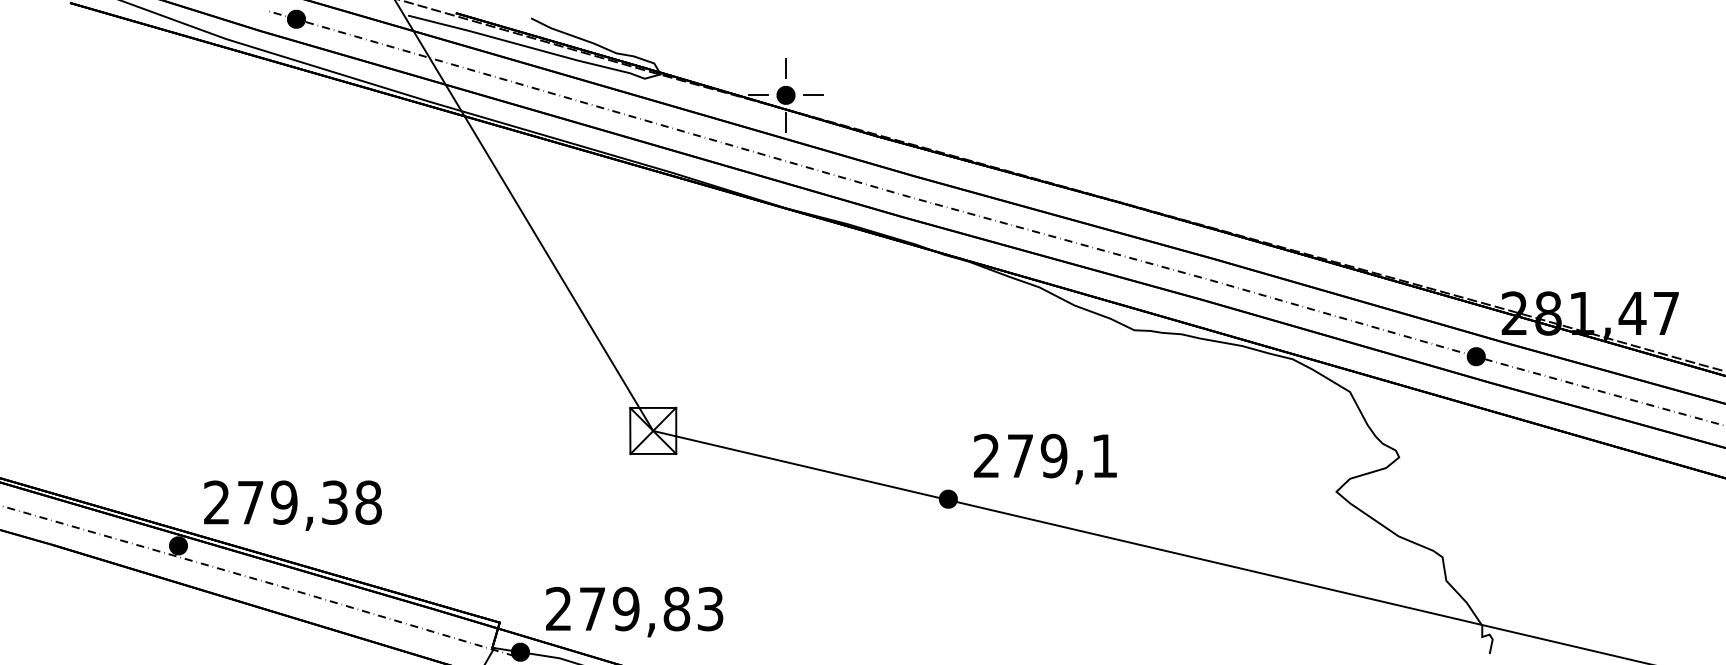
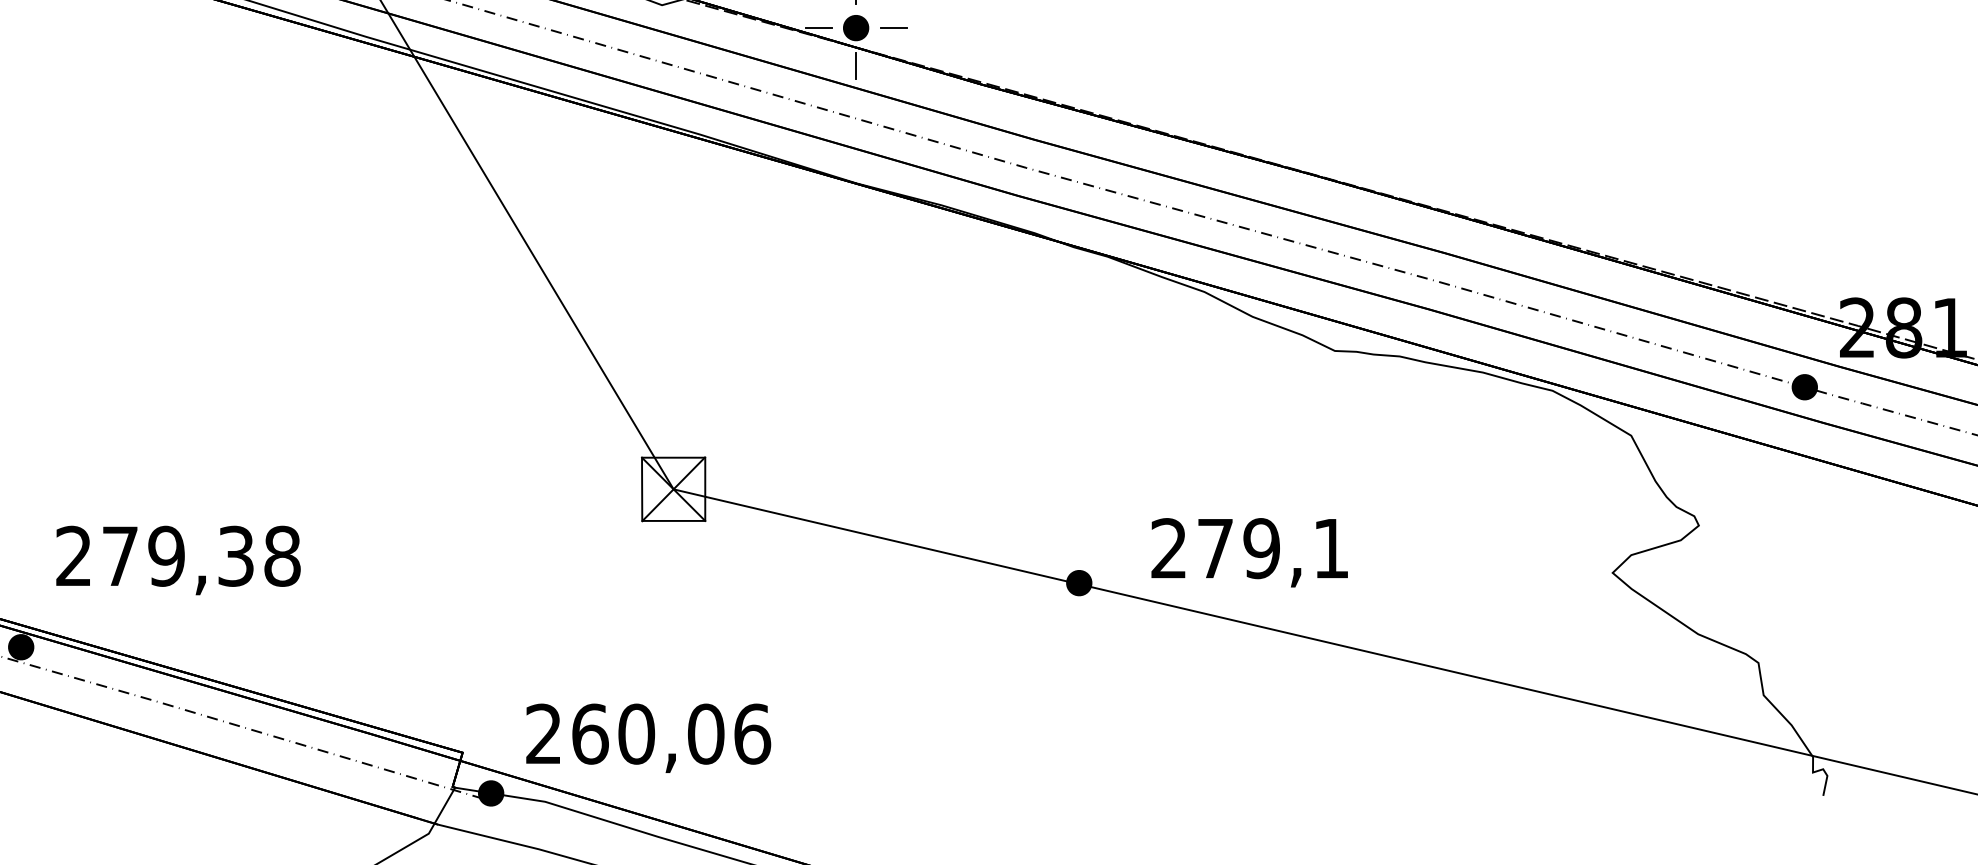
text: (1045, 458) -> (1249, 551), moved
text: (292, 505) -> (177, 560), moved
text: (651, 608) -> (671, 733), 279,83 -> 260,06

